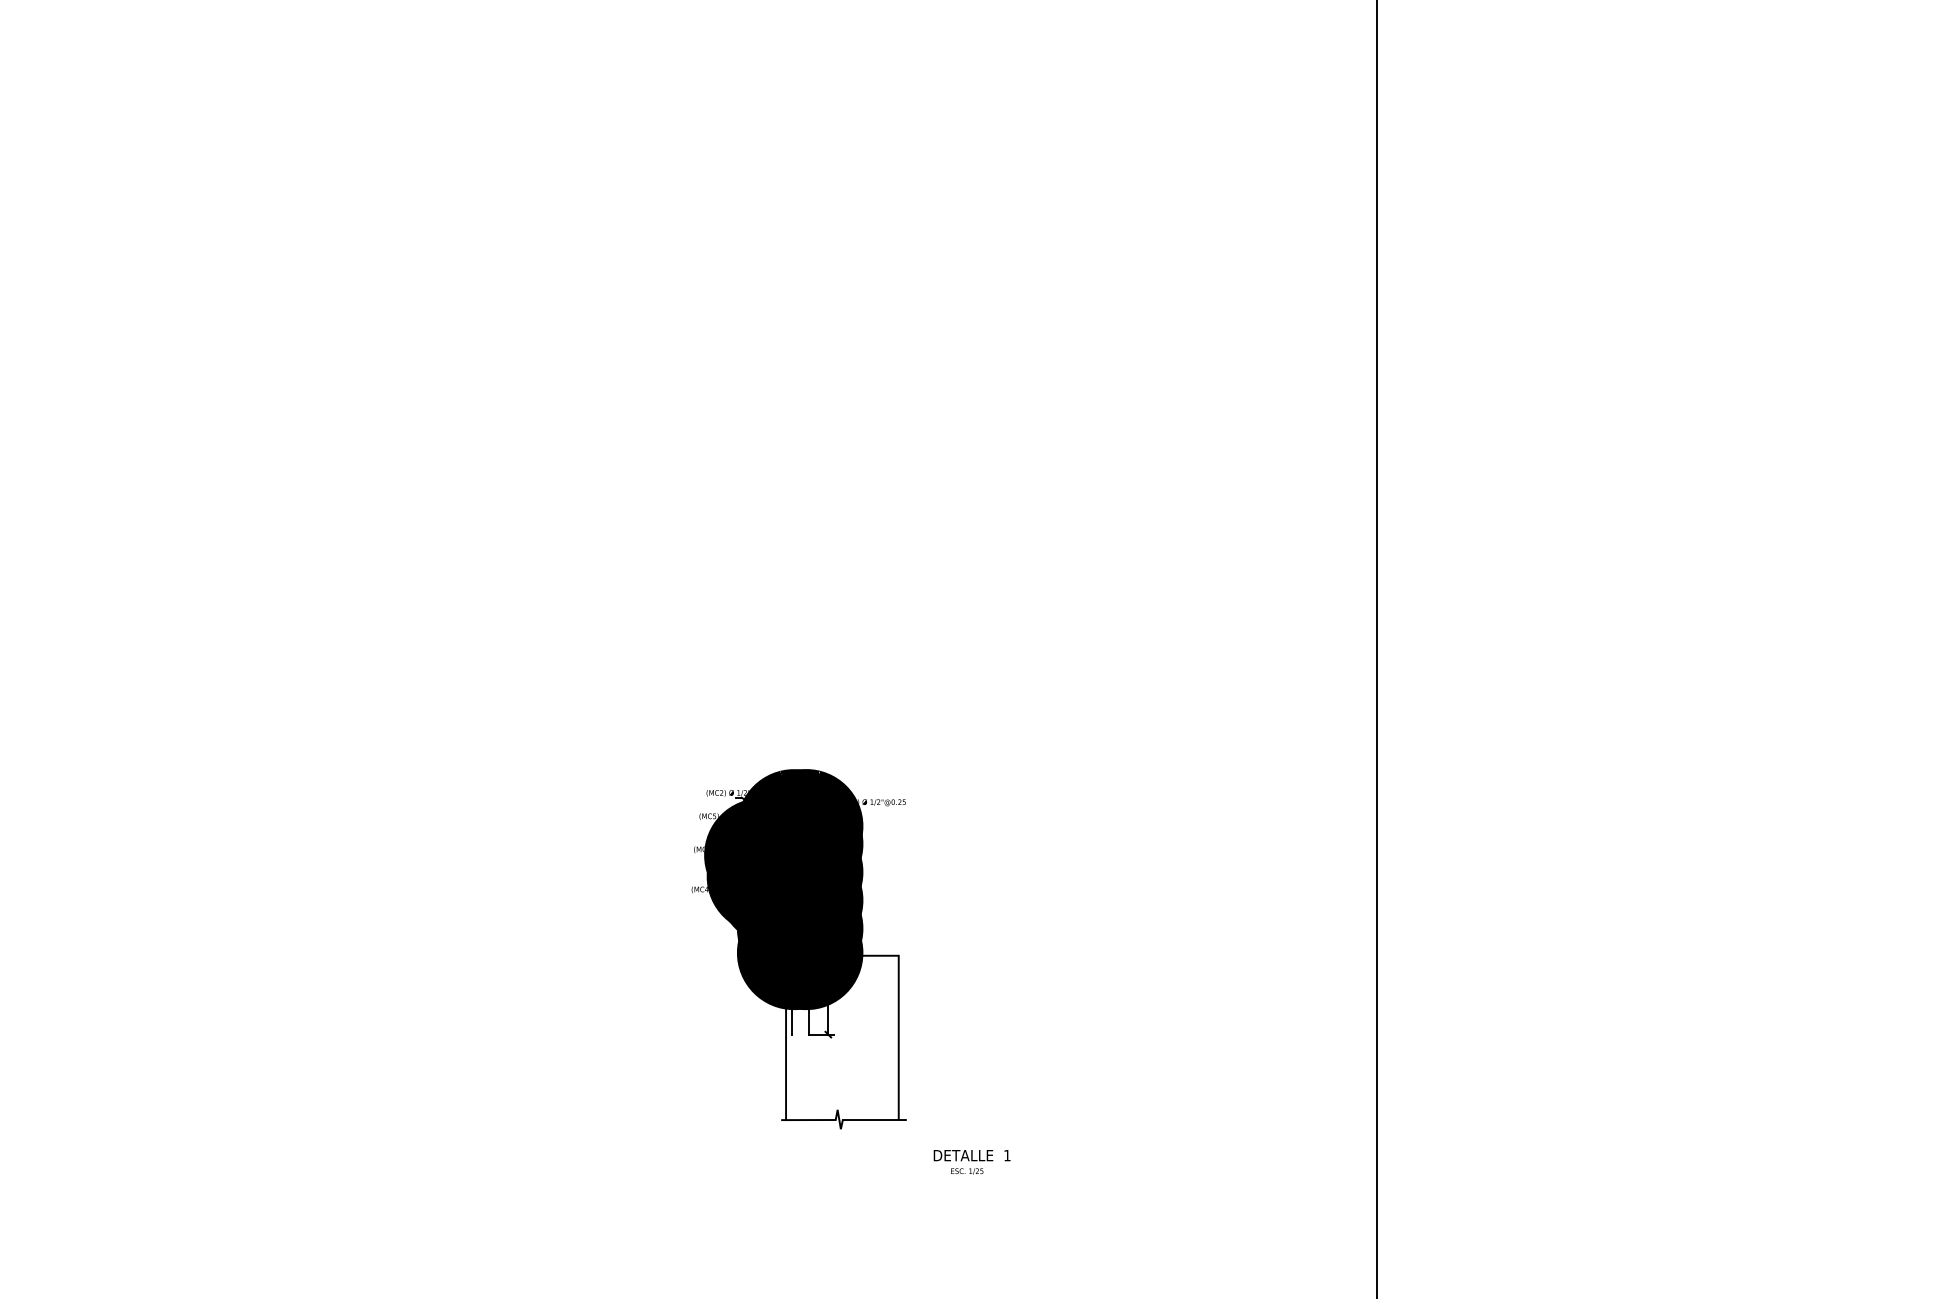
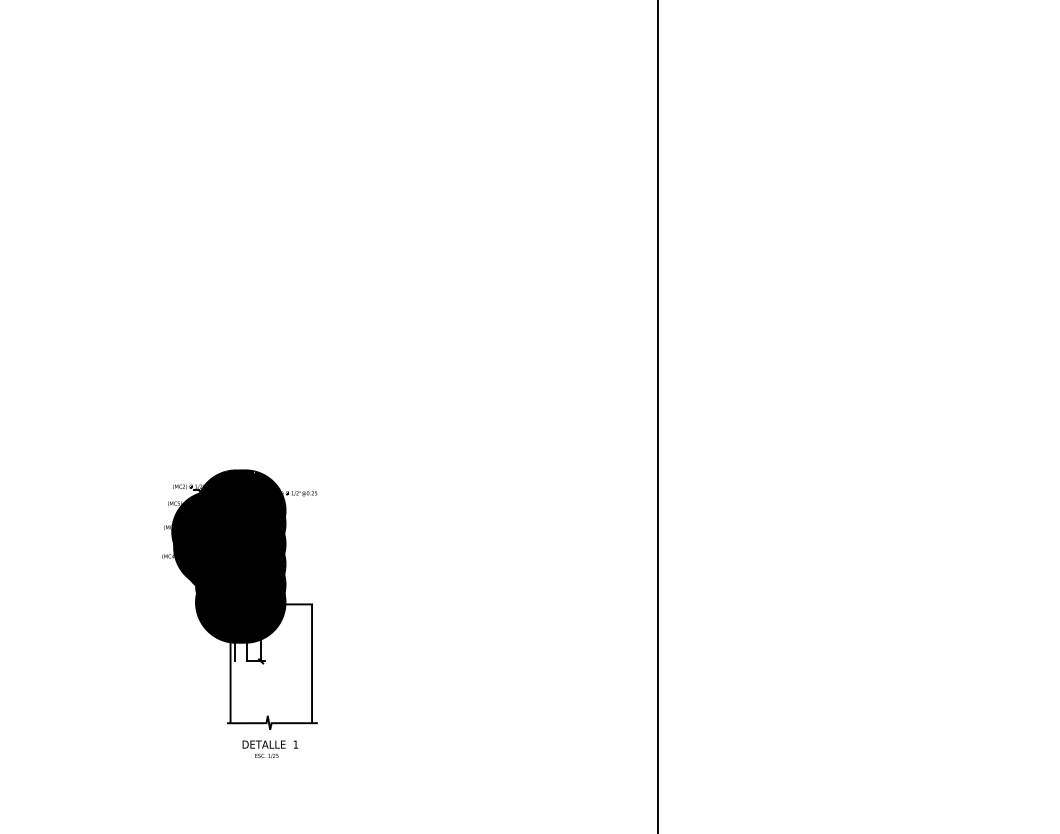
text: (971, 1162) -> (269, 749), moved

